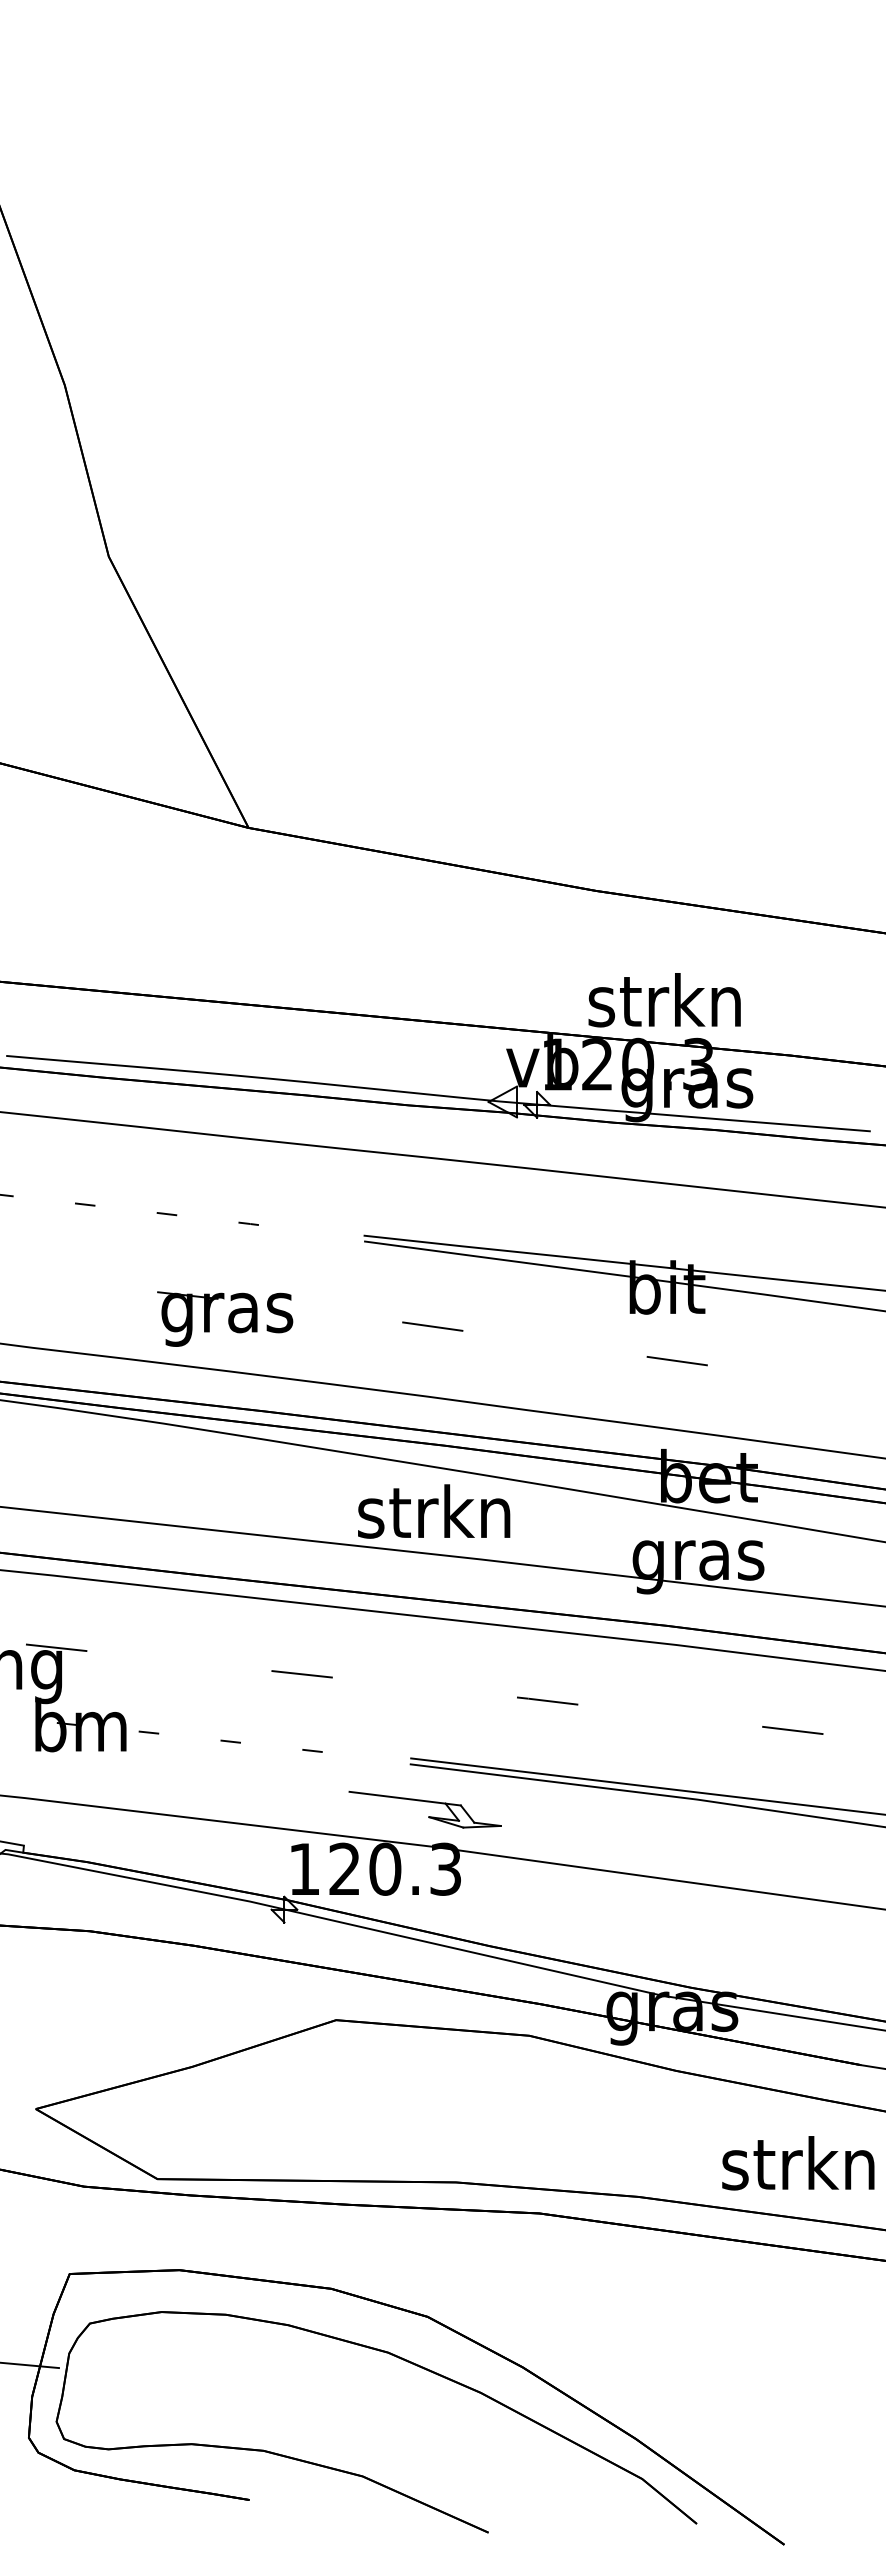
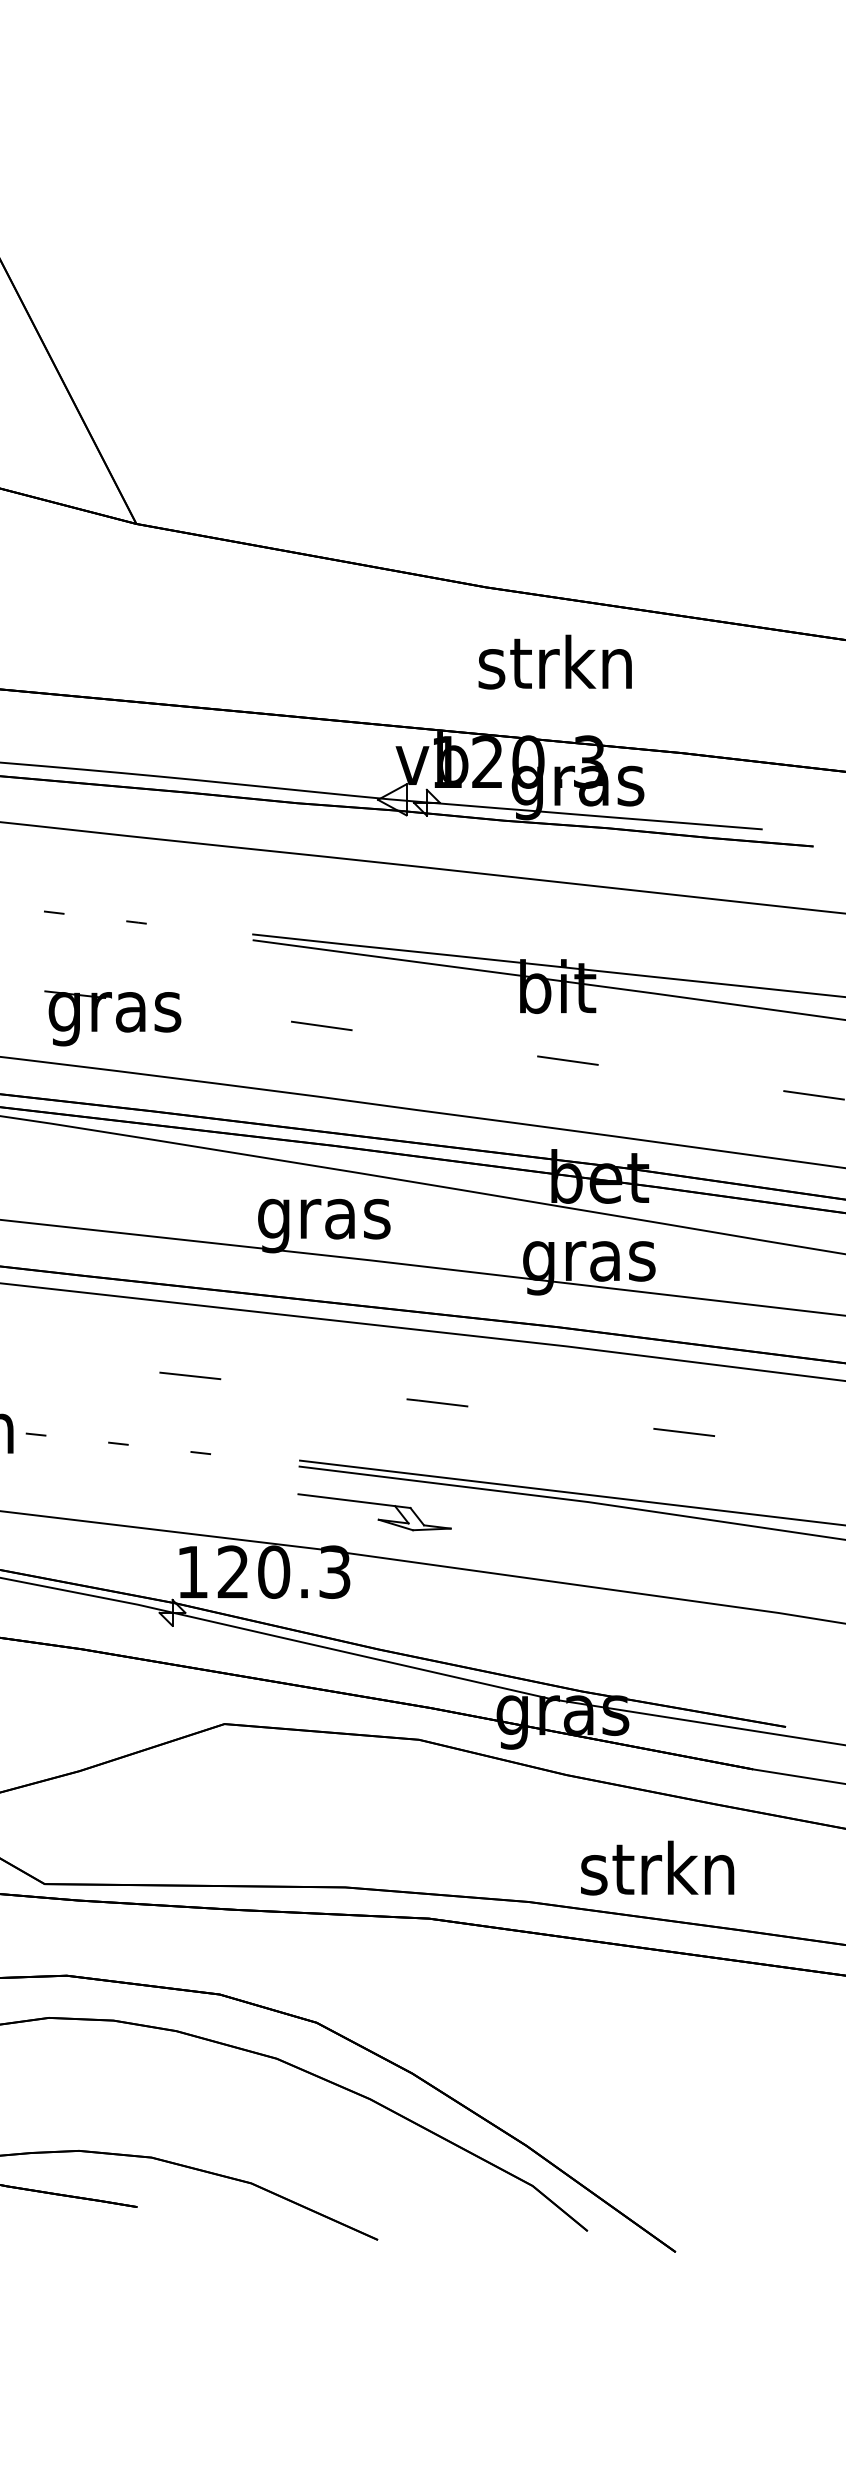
text: (664, 1000) -> (555, 662), moved
text: (434, 1518) -> (323, 1219), strkn -> gras
part: (425, 1802) -> (374, 1504), moved
text: (798, 2163) -> (657, 1868), moved

